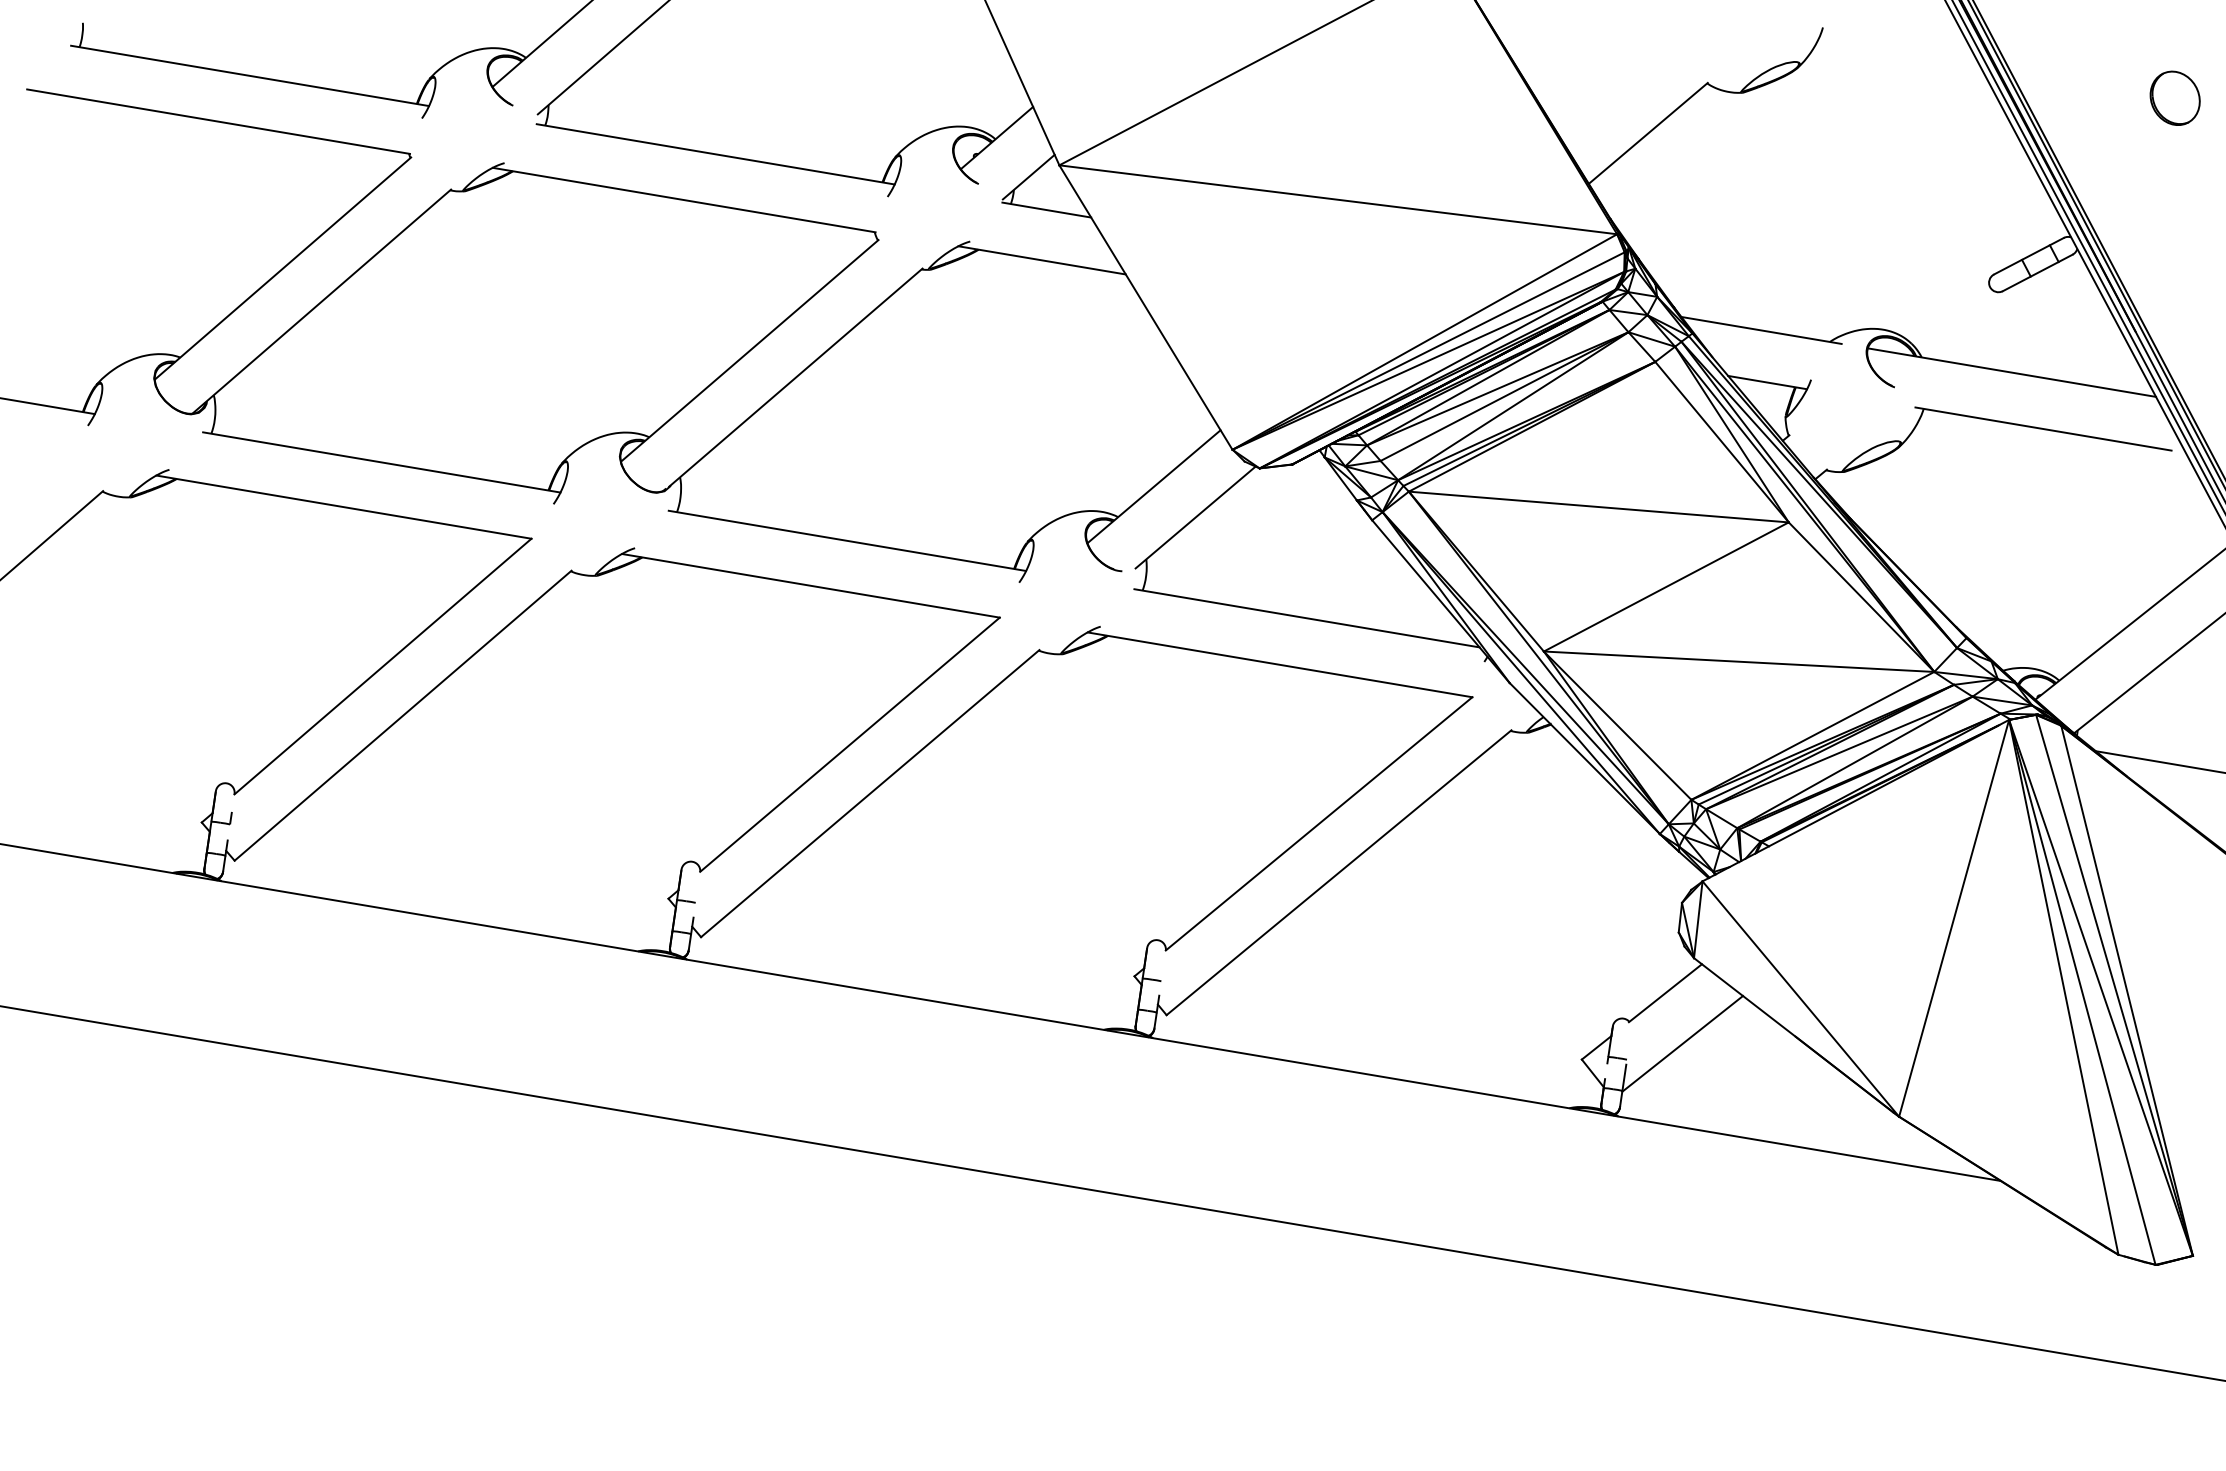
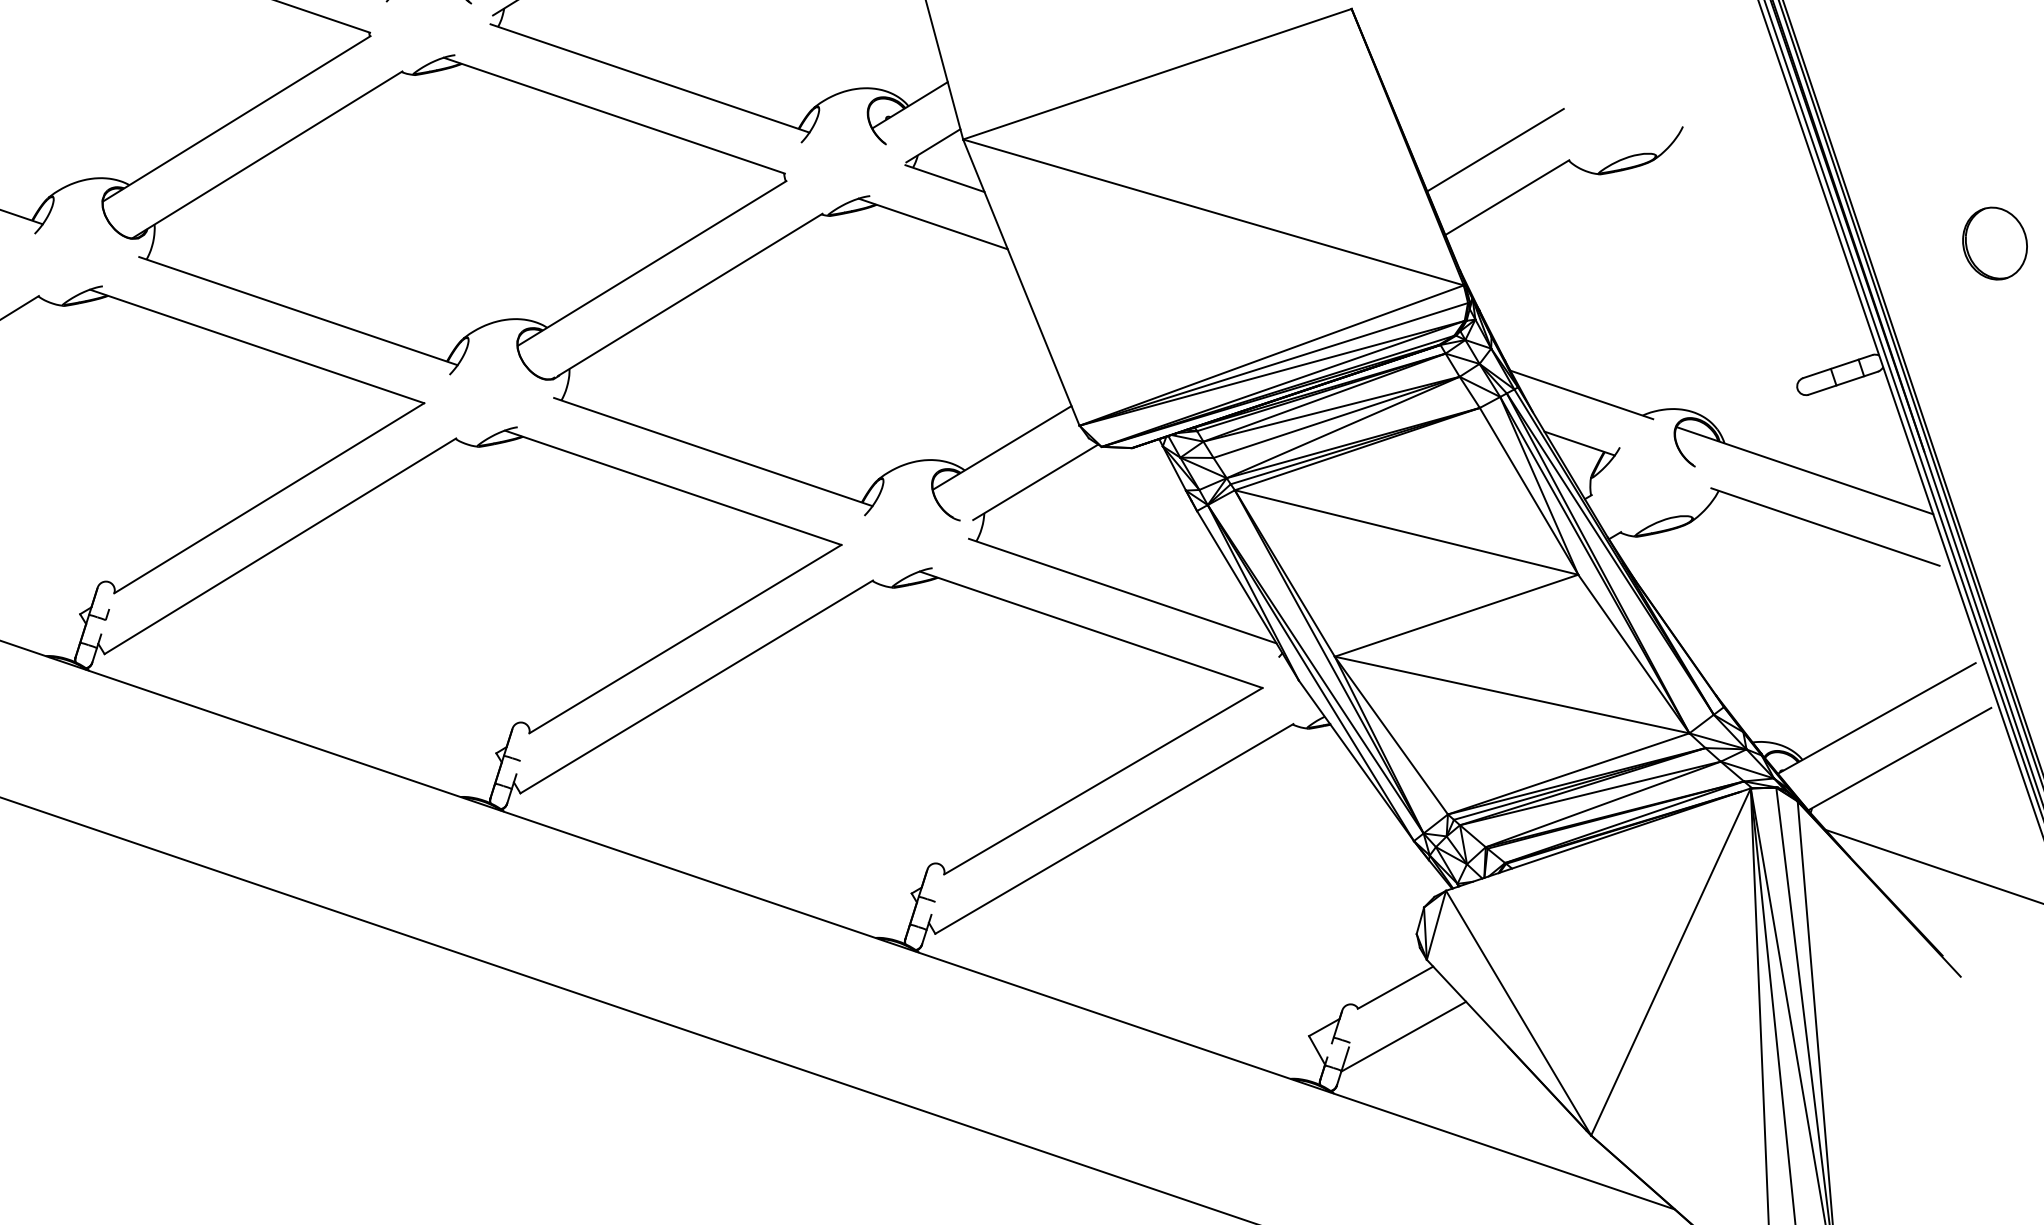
line: (1627, 84) -> (1495, 149), added
part: (2175, 98) -> (1995, 243), size x1.43

